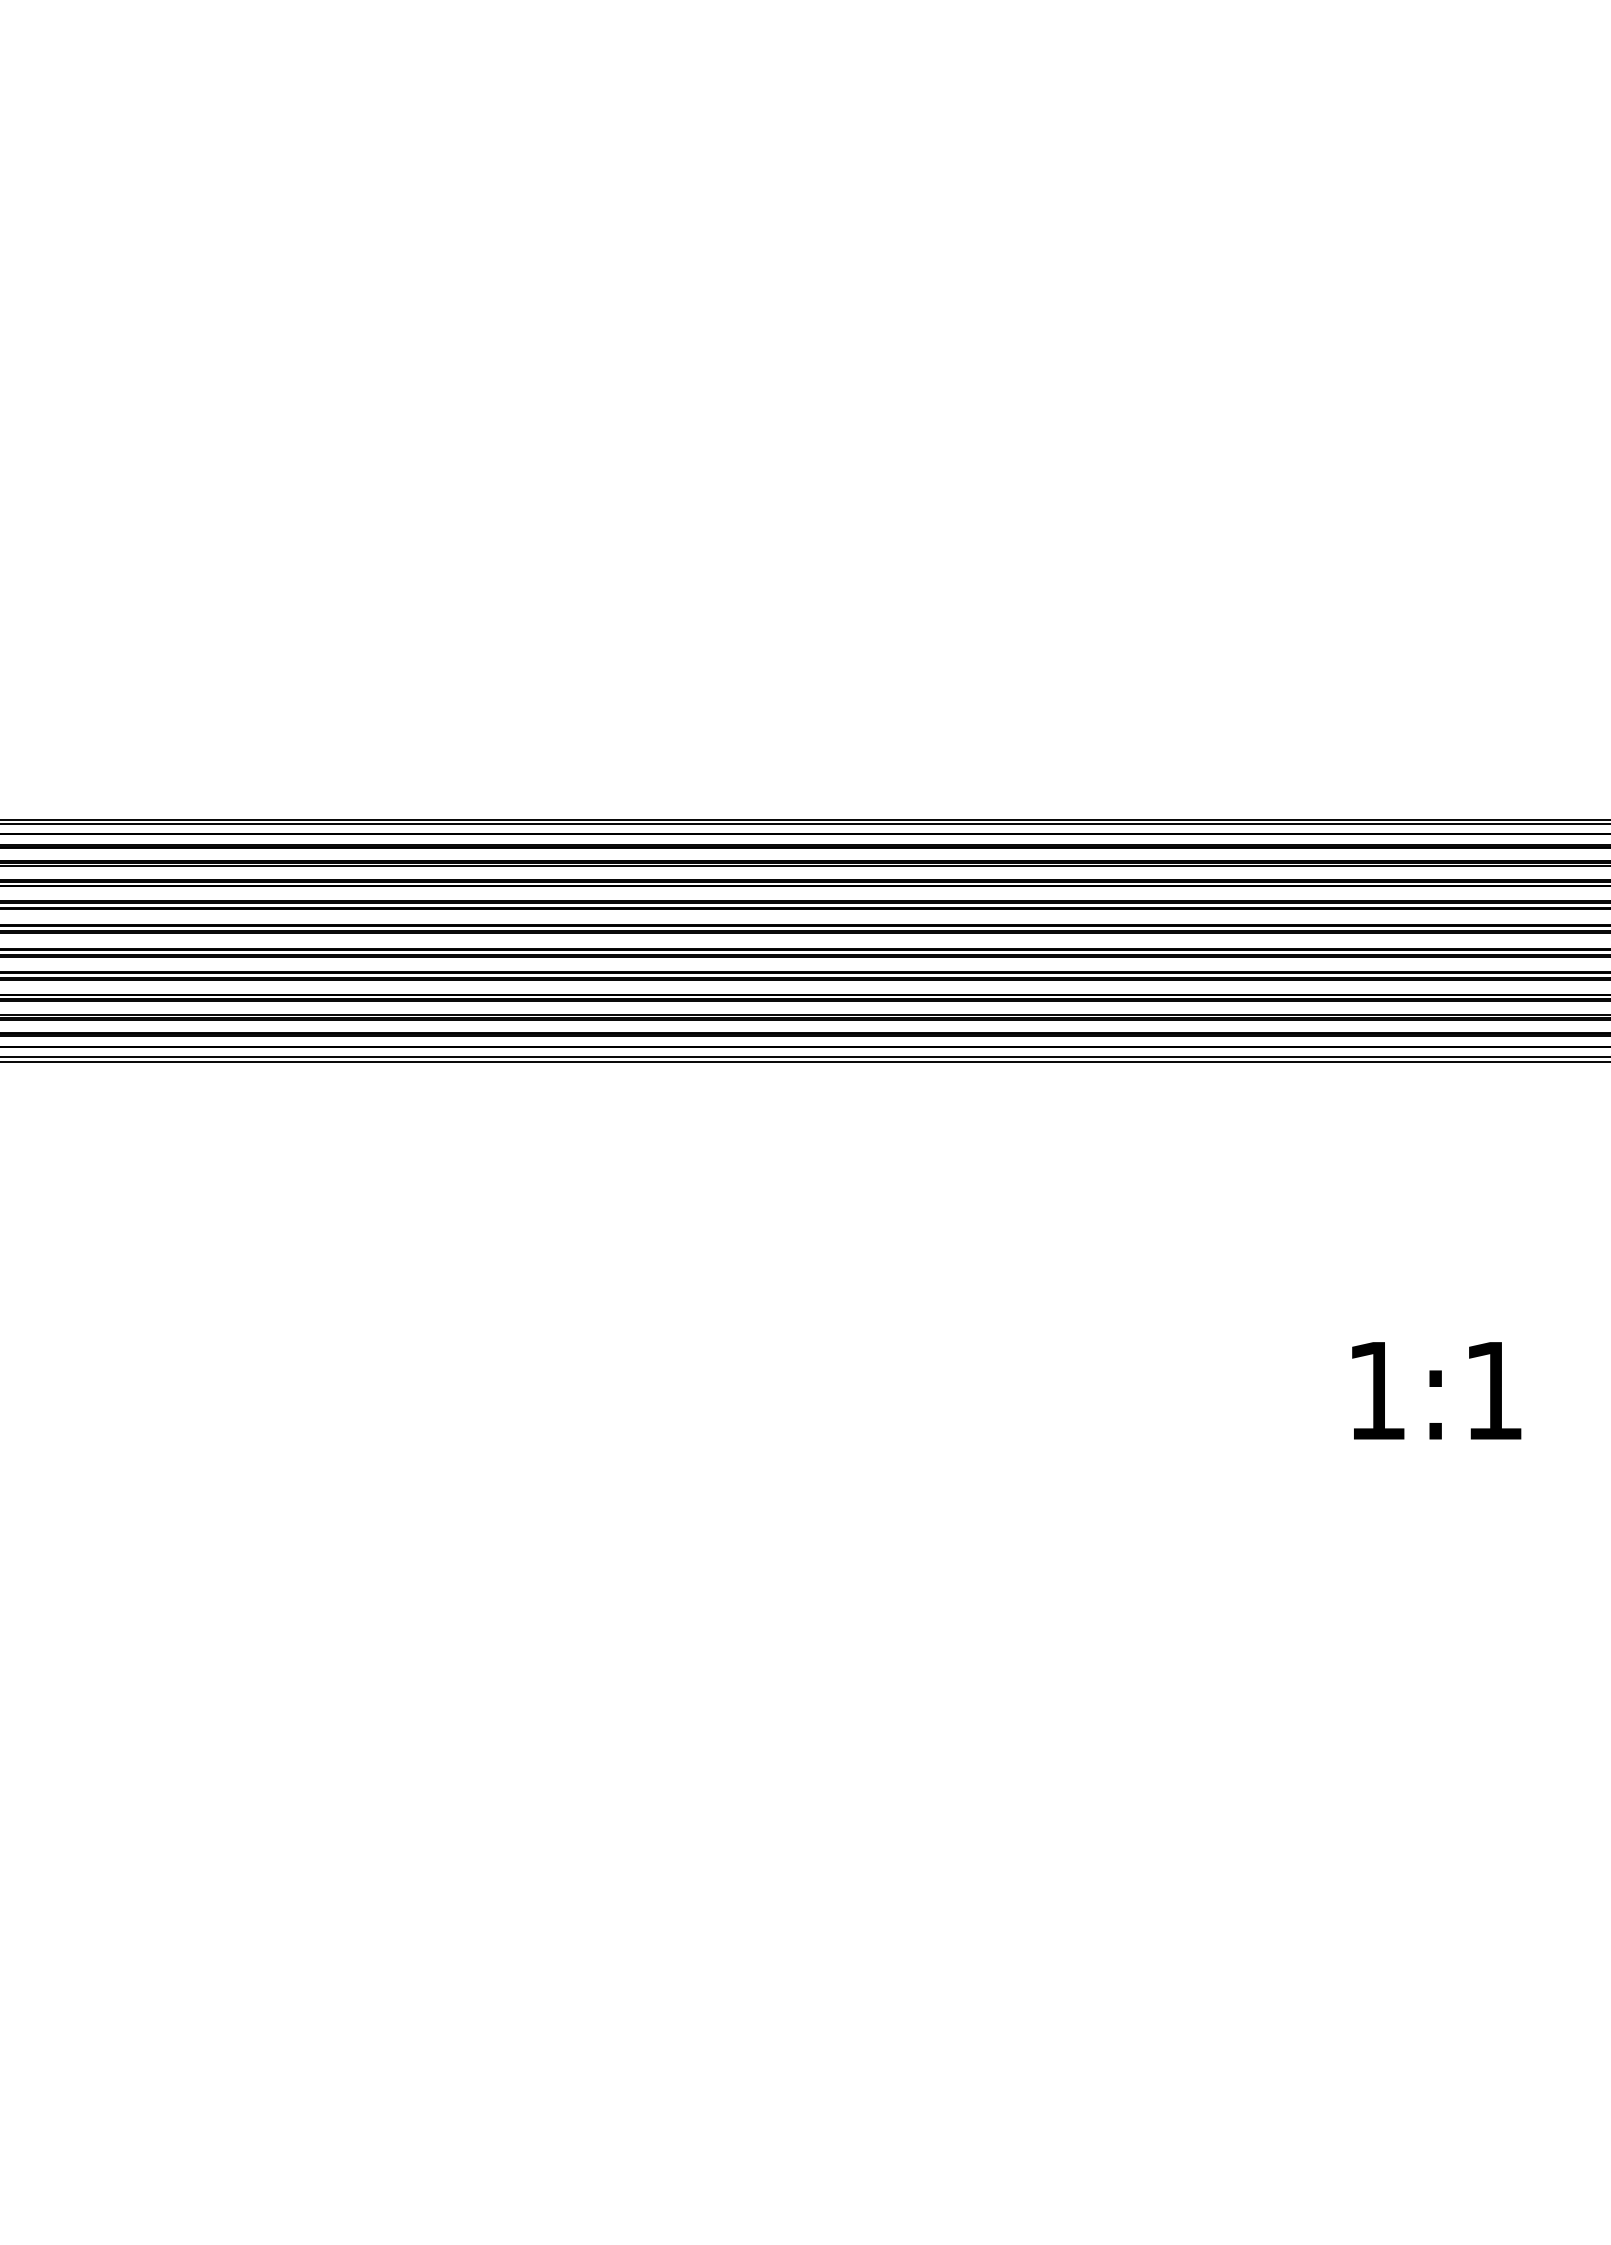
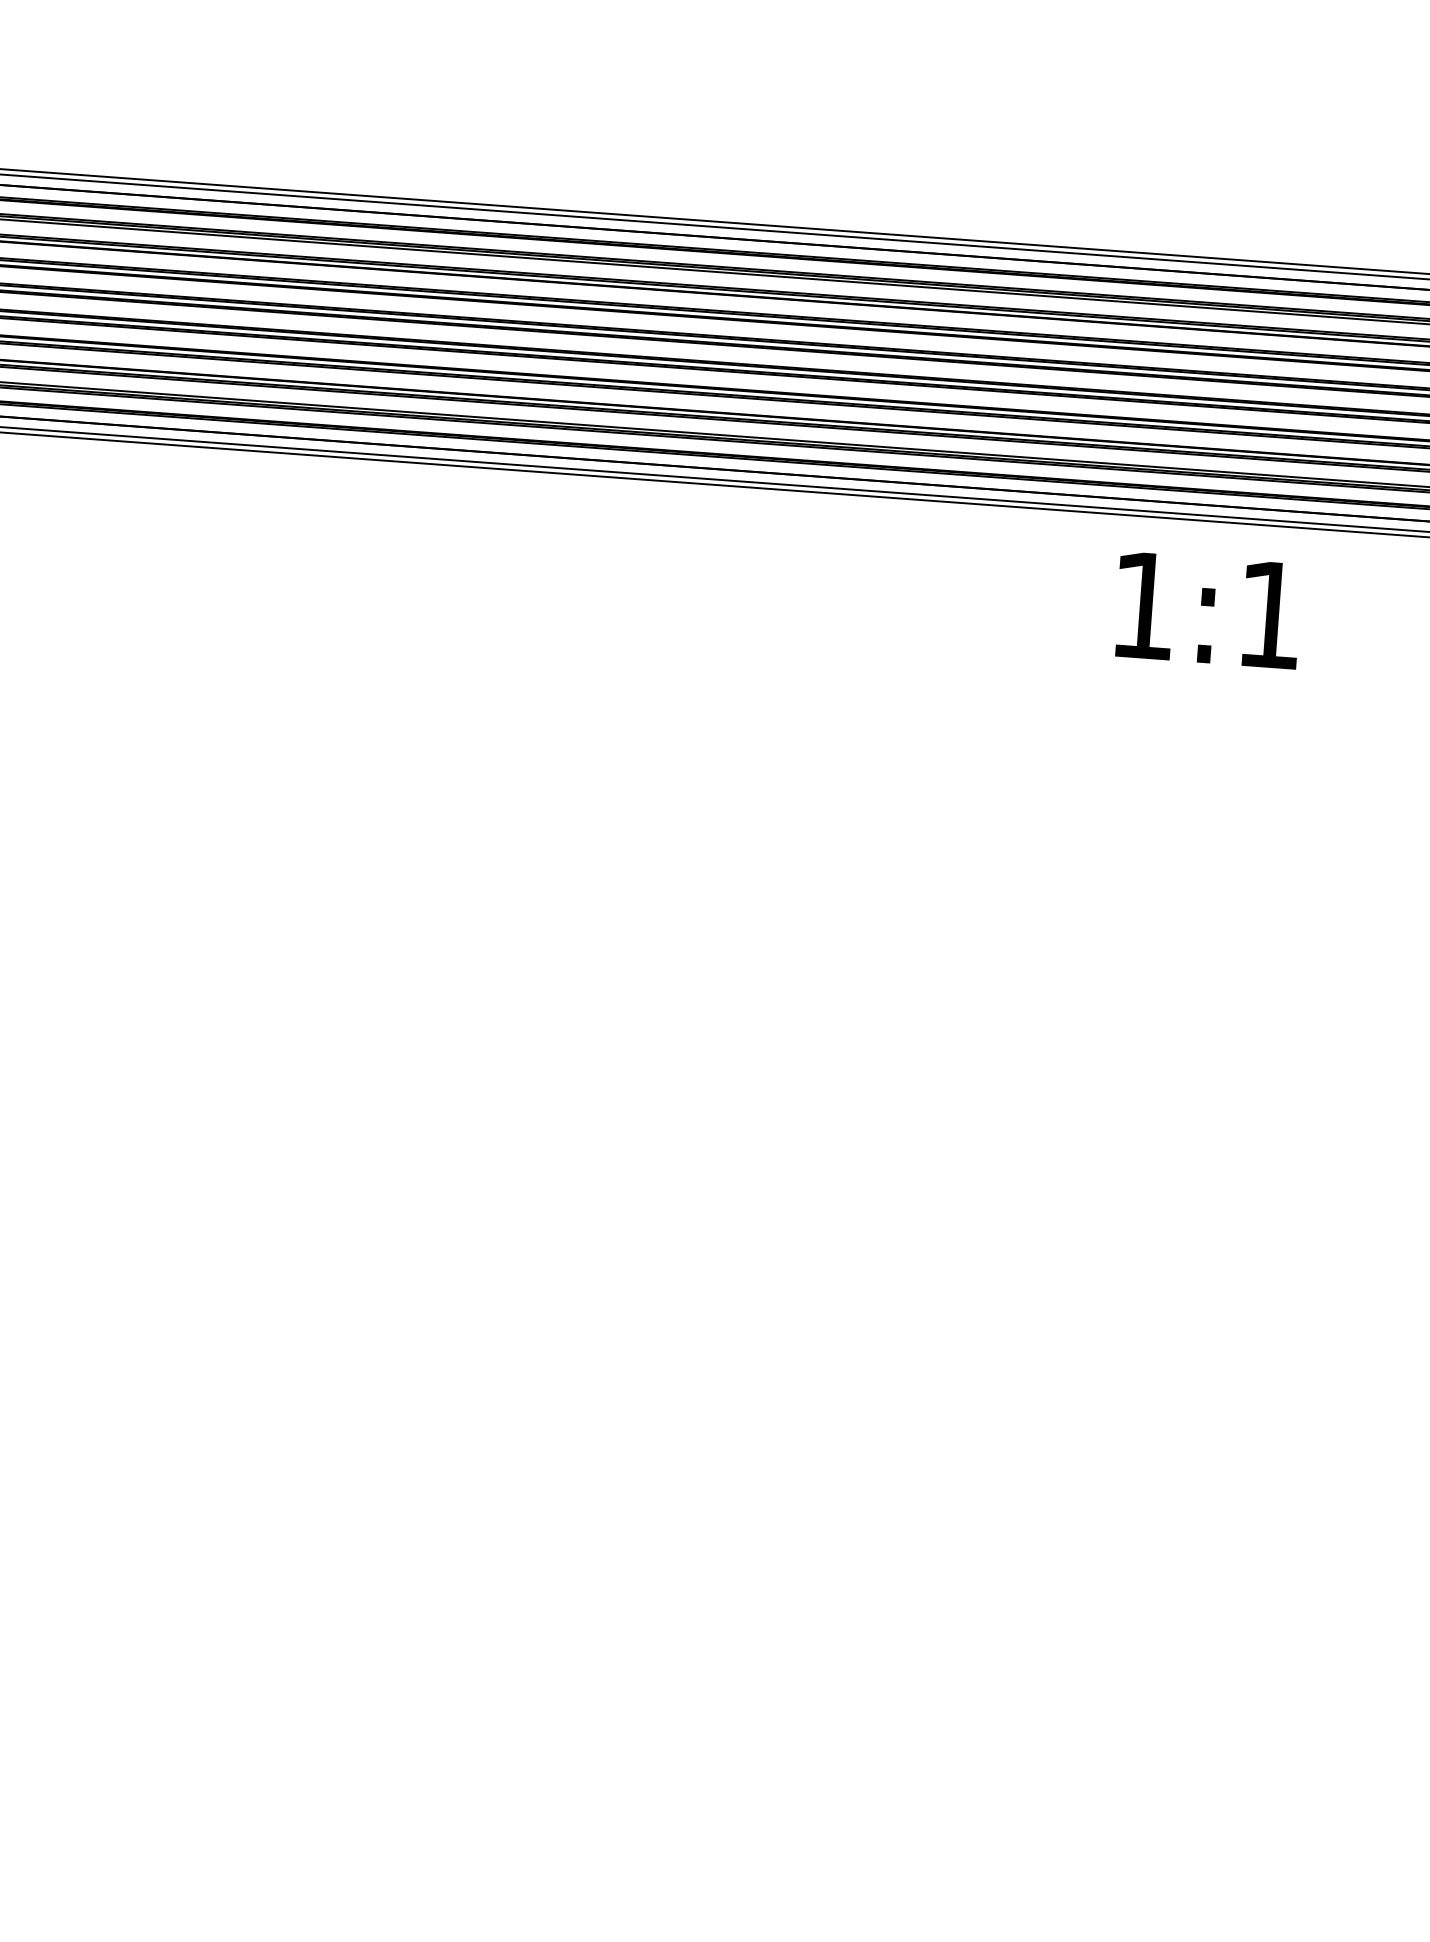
text: (1436, 1390) -> (1208, 610), moved

